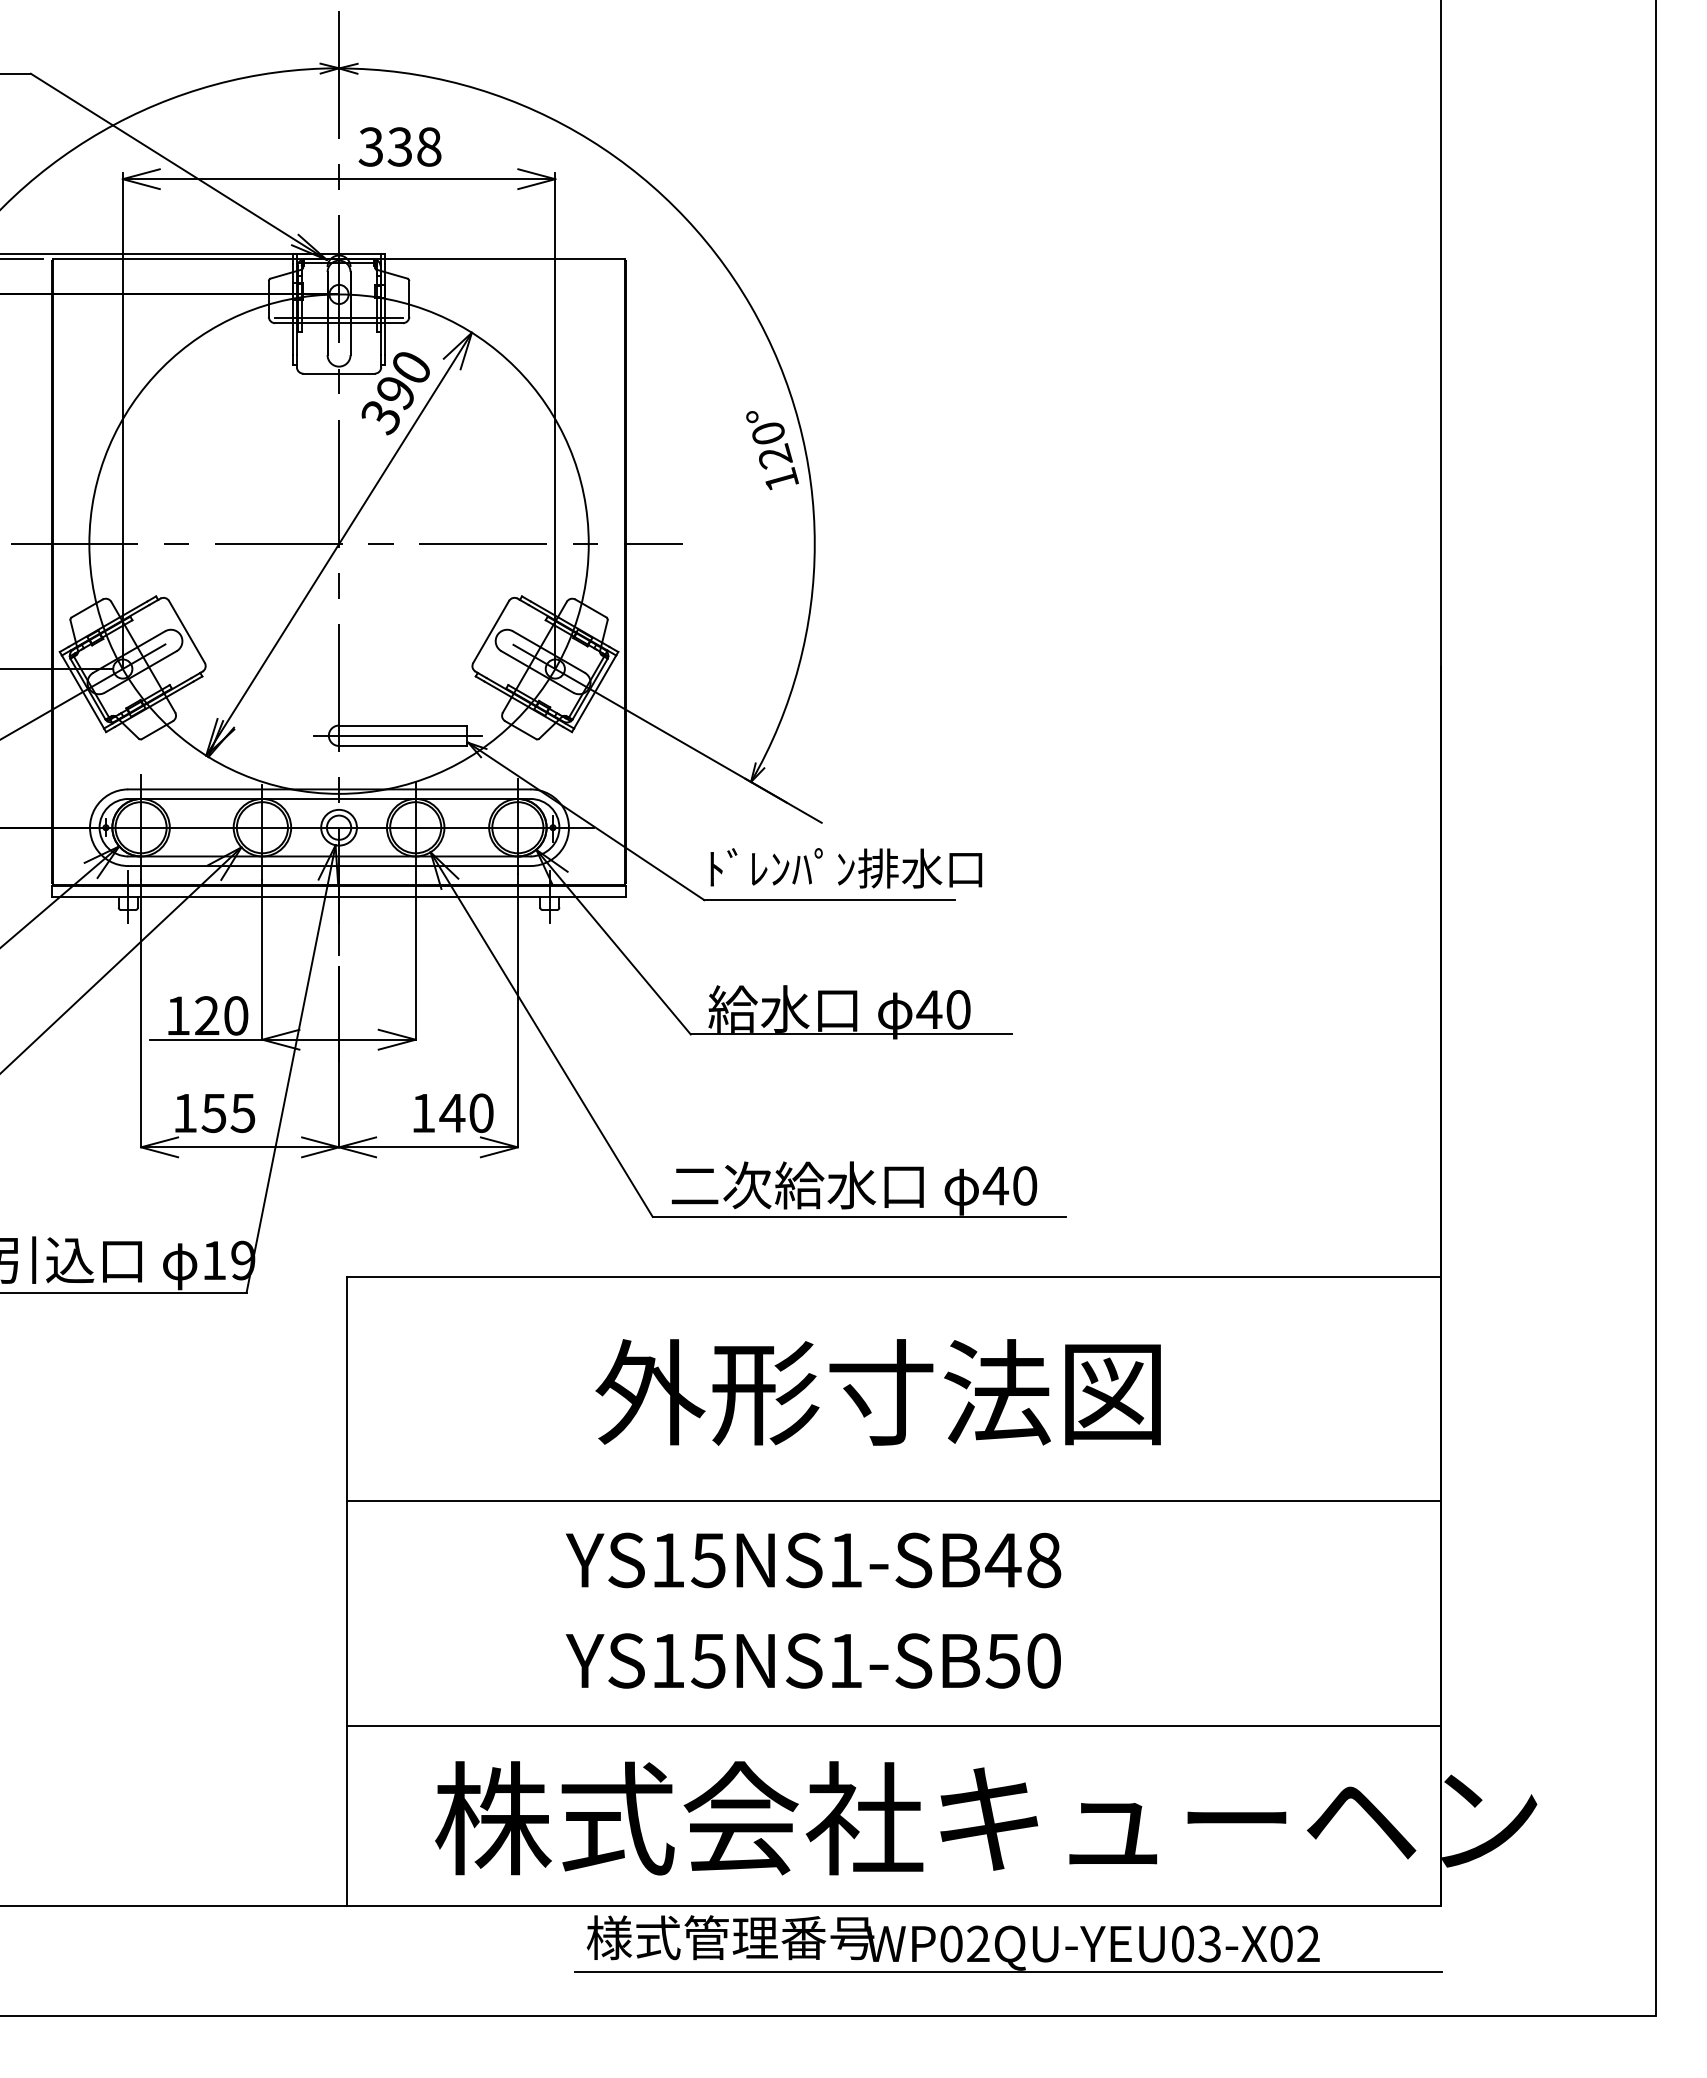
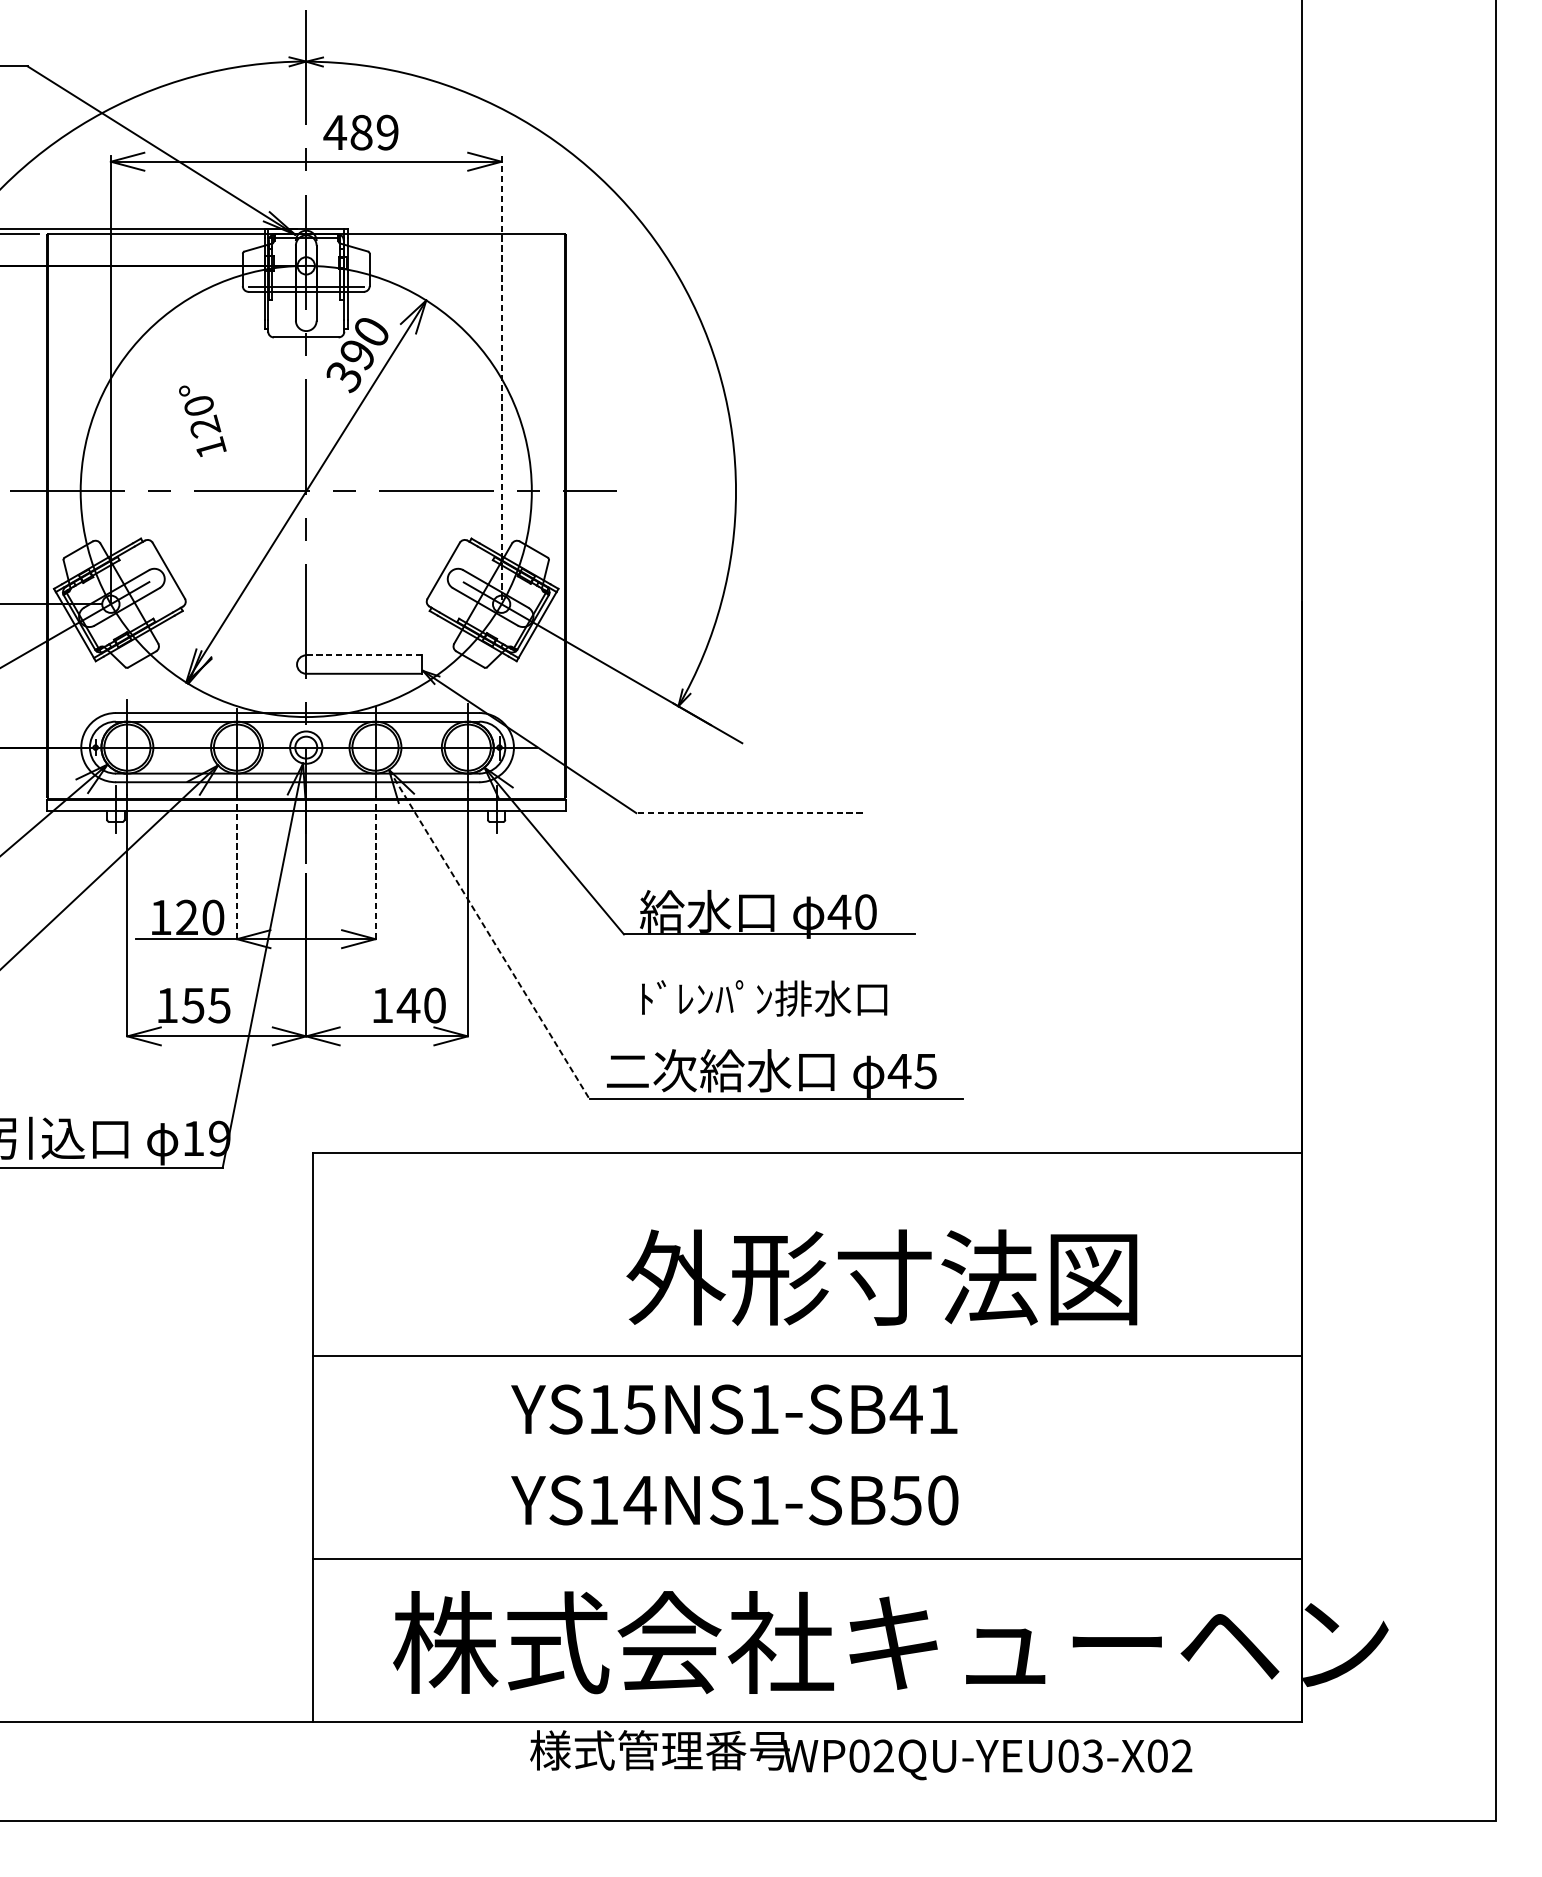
text: (399, 146) -> (360, 132), 338 -> 489
line: (555, 421) -> (501, 380), solid -> dashed
text: (772, 450) -> (202, 421), moved
line: (402, 725) -> (363, 655), solid -> dashed
line: (397, 735) -> (359, 664), removed
text: (846, 868) -> (764, 998), moved
line: (829, 900) -> (749, 813), solid -> dashed
line: (262, 959) -> (237, 866), solid -> dashed
line: (415, 960) -> (375, 867), solid -> dashed
line: (541, 1034) -> (489, 934), solid -> dashed
text: (1024, 1185) -> (925, 1070), 40 -> 45
text: (877, 1392) -> (881, 1277), moved
text: (1044, 1560) -> (943, 1409), YS15NS1-SB48 -> YS15NS1-SB41
text: (708, 1661) -> (640, 1500), YS15NS1-SB50 -> YS14NS1-SB50
line: (1007, 1972) -> (910, 1781), removed

